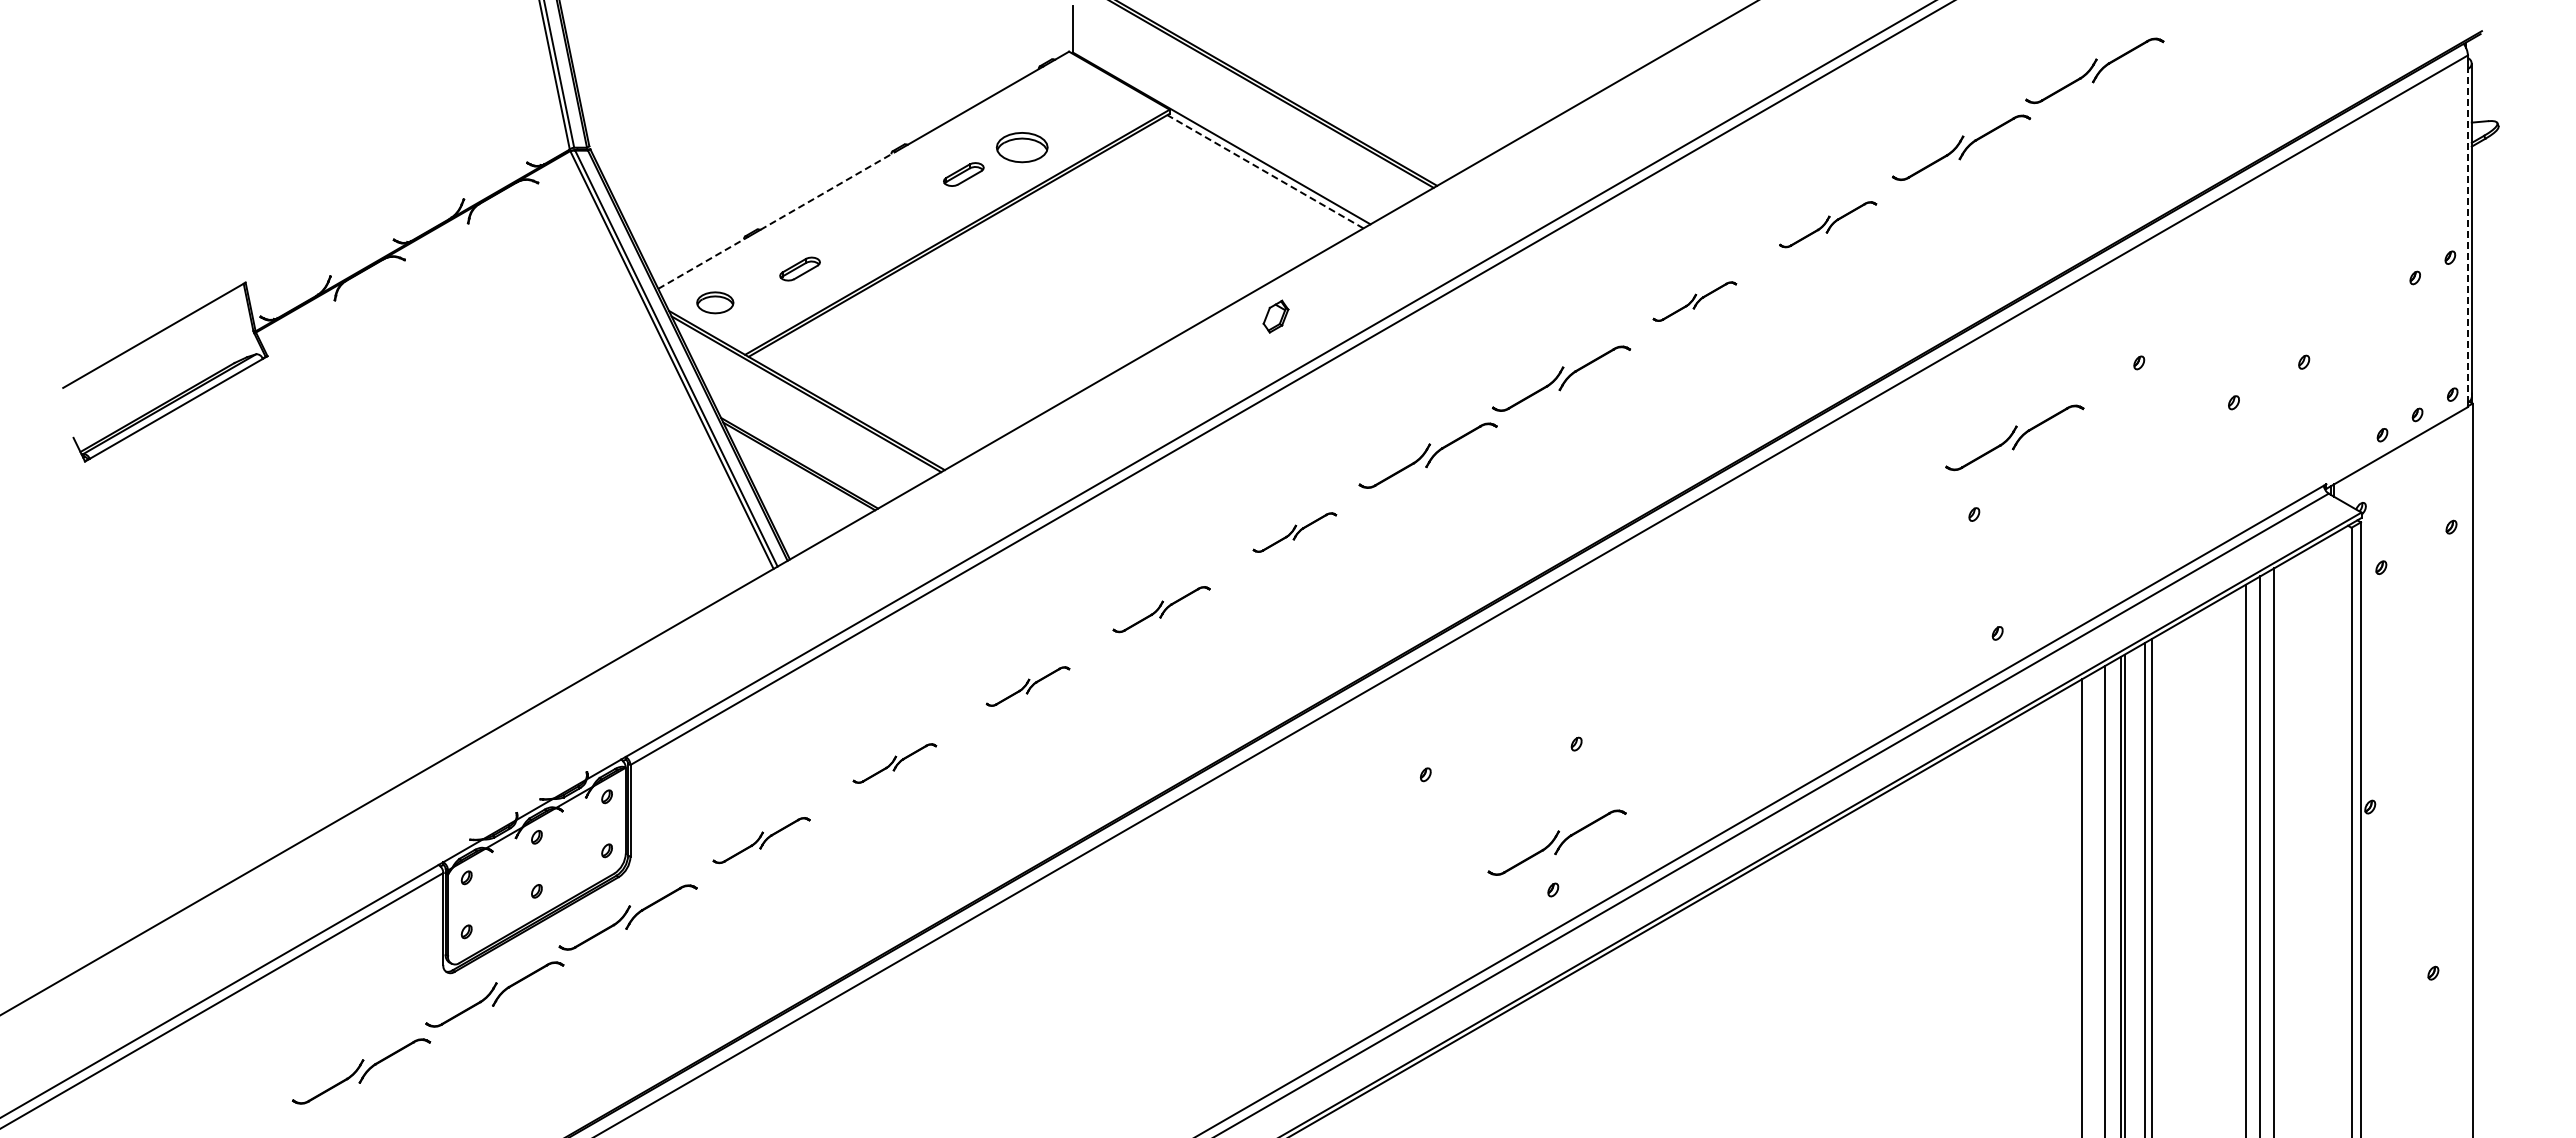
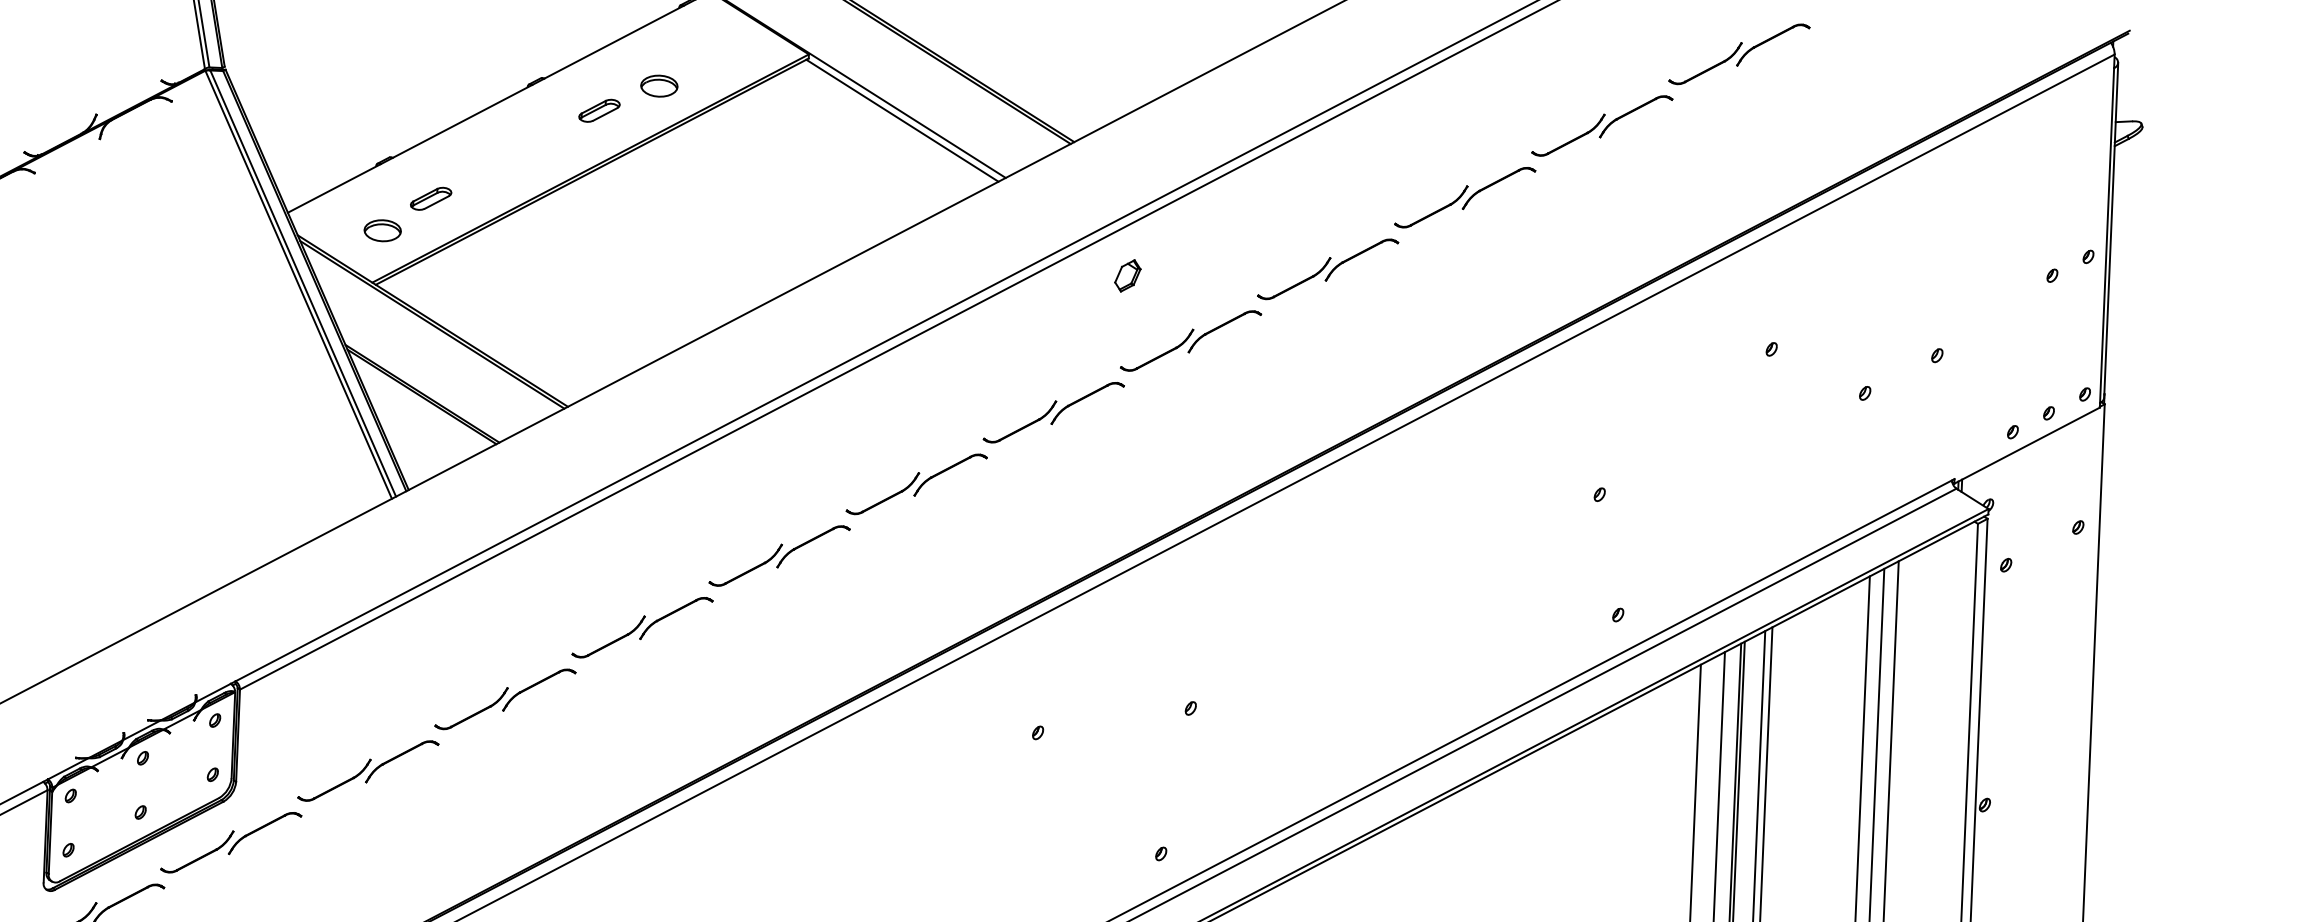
part: (1022, 147) -> (659, 86), size x0.71
line: (1265, 171) -> (902, 120), dashed -> solid
line: (828, 190) -> (462, 121), dashed -> solid
part: (1827, 224) -> (1464, 197), size x1.43
line: (2467, 235) -> (2106, 235), dashed -> solid
line: (703, 262) -> (334, 188), dashed -> solid
part: (1694, 301) -> (1327, 269), size x1.67
part: (715, 302) -> (382, 230), moved
part: (1275, 316) -> (1127, 275), moved
part: (2014, 437) -> (1643, 419), removed
part: (1294, 532) -> (916, 484), size x1.67
part: (1161, 609) -> (779, 555), size x1.43
part: (1027, 686) -> (641, 627), size x1.67
part: (894, 763) -> (505, 699), size x1.67
part: (761, 840) -> (368, 770), size x1.43
part: (1556, 842) -> (1166, 806), removed

